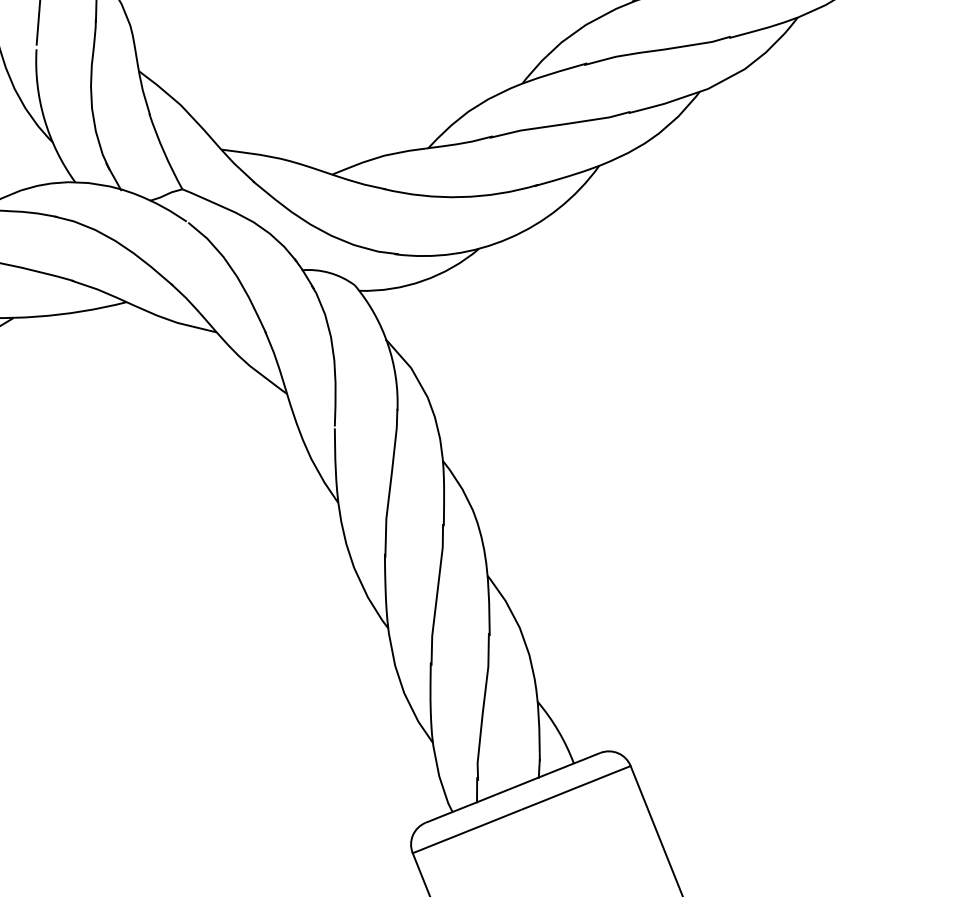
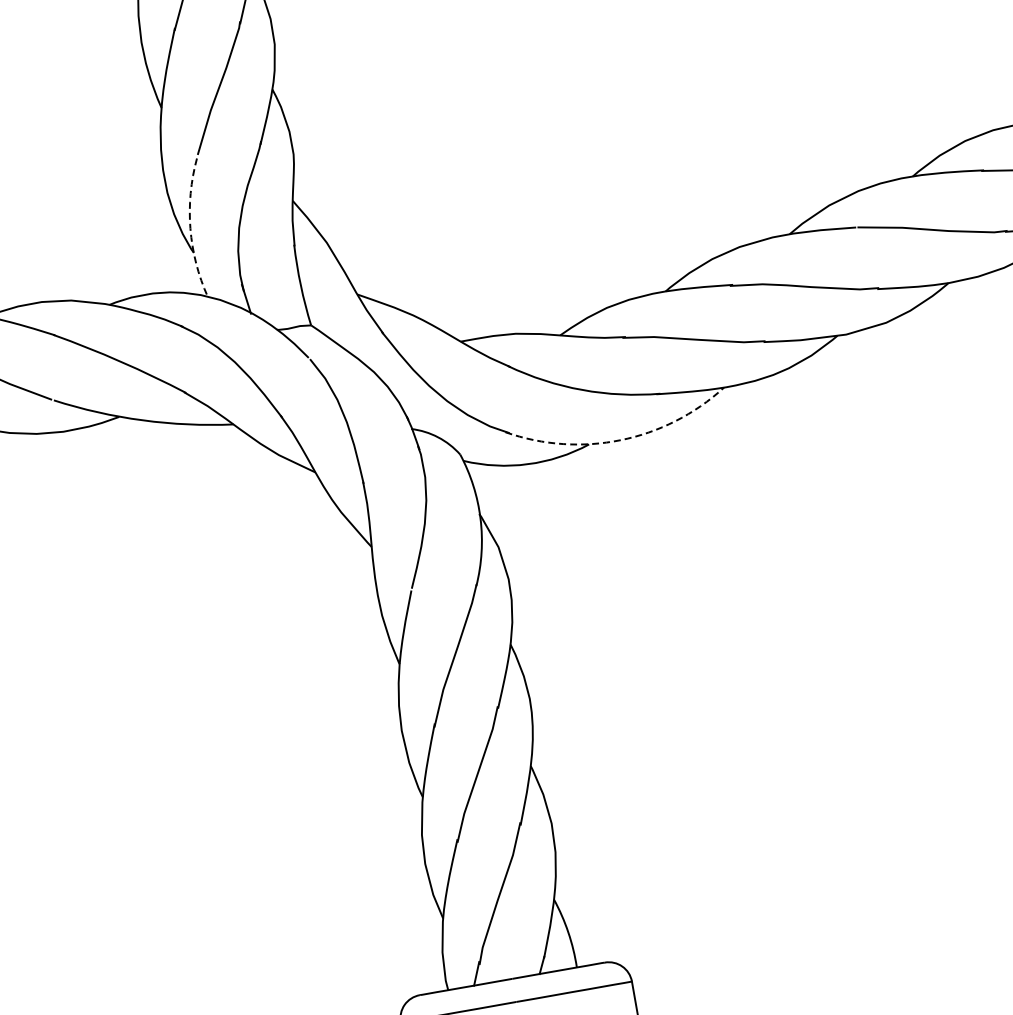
arc: (44, 119) -> (190, 228), solid -> dashed
arc: (508, 238) -> (620, 440), solid -> dashed

